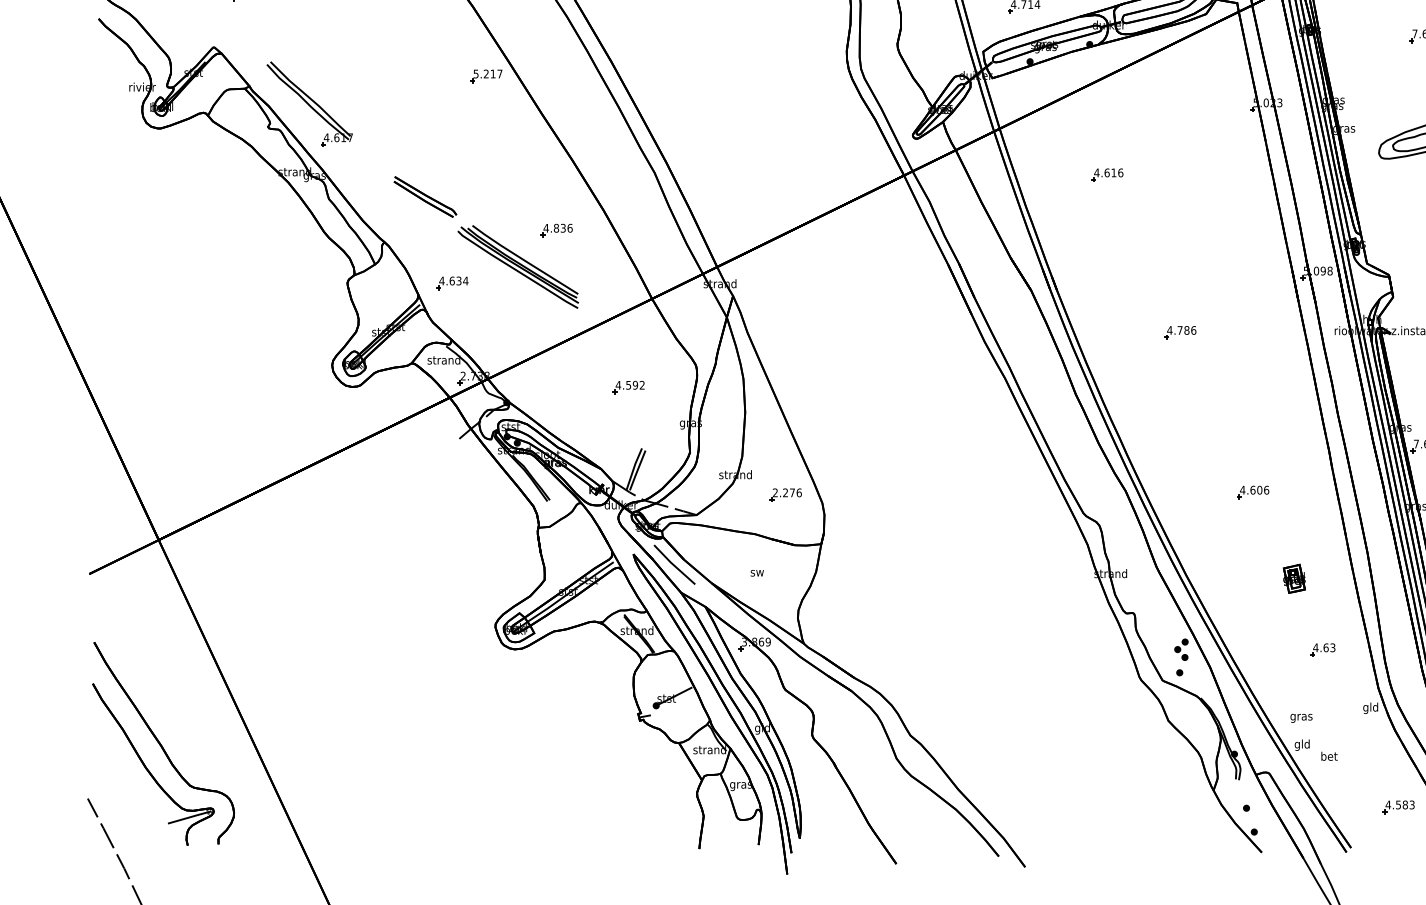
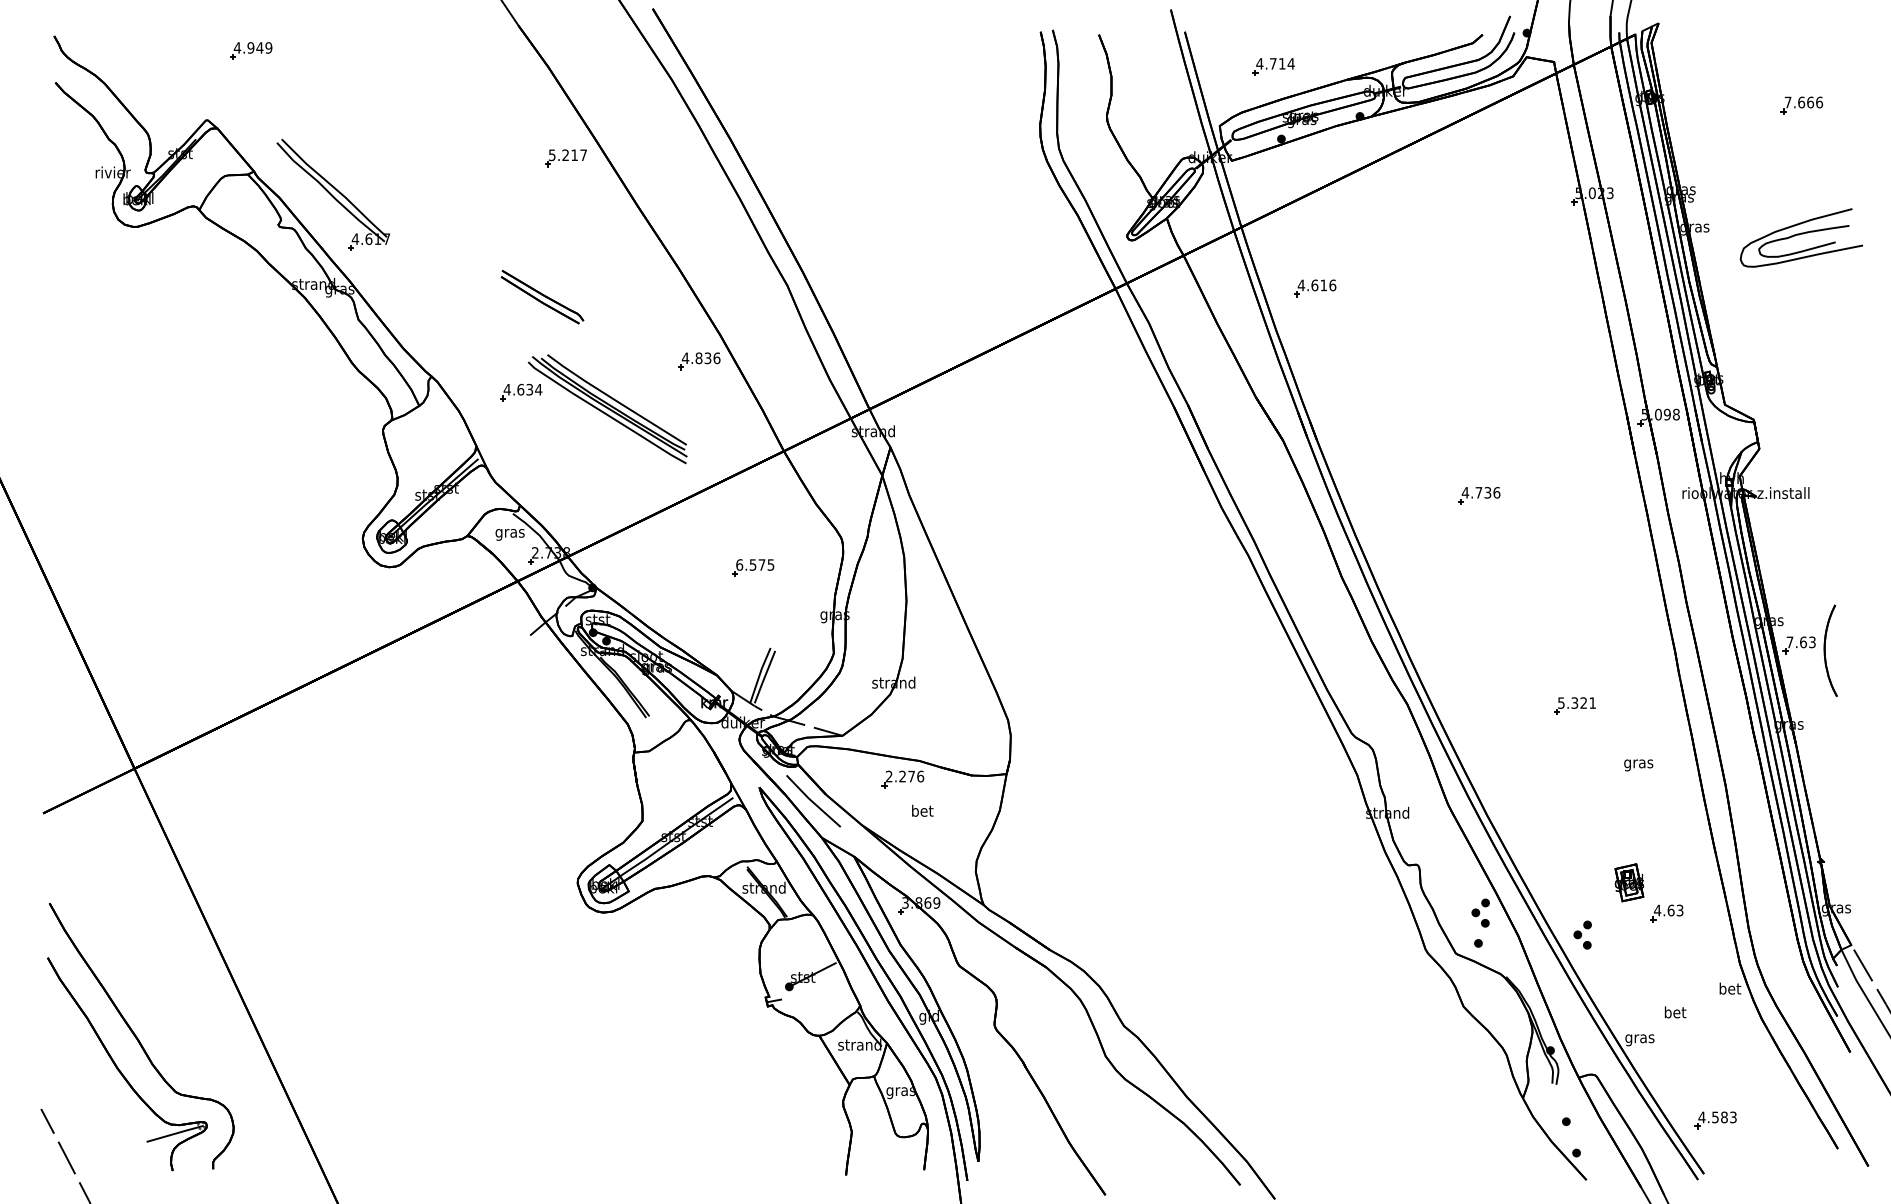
part: (1107, 175) -> (1315, 288), moved
part: (425, 197) -> (542, 297), moved
part: (556, 230) -> (699, 361), moved
part: (452, 283) -> (521, 392), moved
text: (1186, 330) -> (1487, 492), 4.786 -> 4.736
text: (443, 360) -> (509, 532), strand -> gras
text: (629, 384) -> (754, 564), 4.592 -> 6.575
text: (1254, 489) -> (1576, 702), 4.606 -> 5.321
part: (785, 495) -> (902, 779), moved
text: (757, 571) -> (922, 810), sw -> bet
part: (1294, 578) -> (1629, 882), moved
part: (1258, 666) -> (1582, 934), added
text: (1371, 707) -> (1730, 989), gld -> bet
text: (1301, 718) -> (1638, 765), moved
text: (1302, 745) -> (1639, 1038), gld -> gras
text: (1329, 756) -> (1675, 1012), moved
part: (1398, 807) -> (1715, 1120), moved

